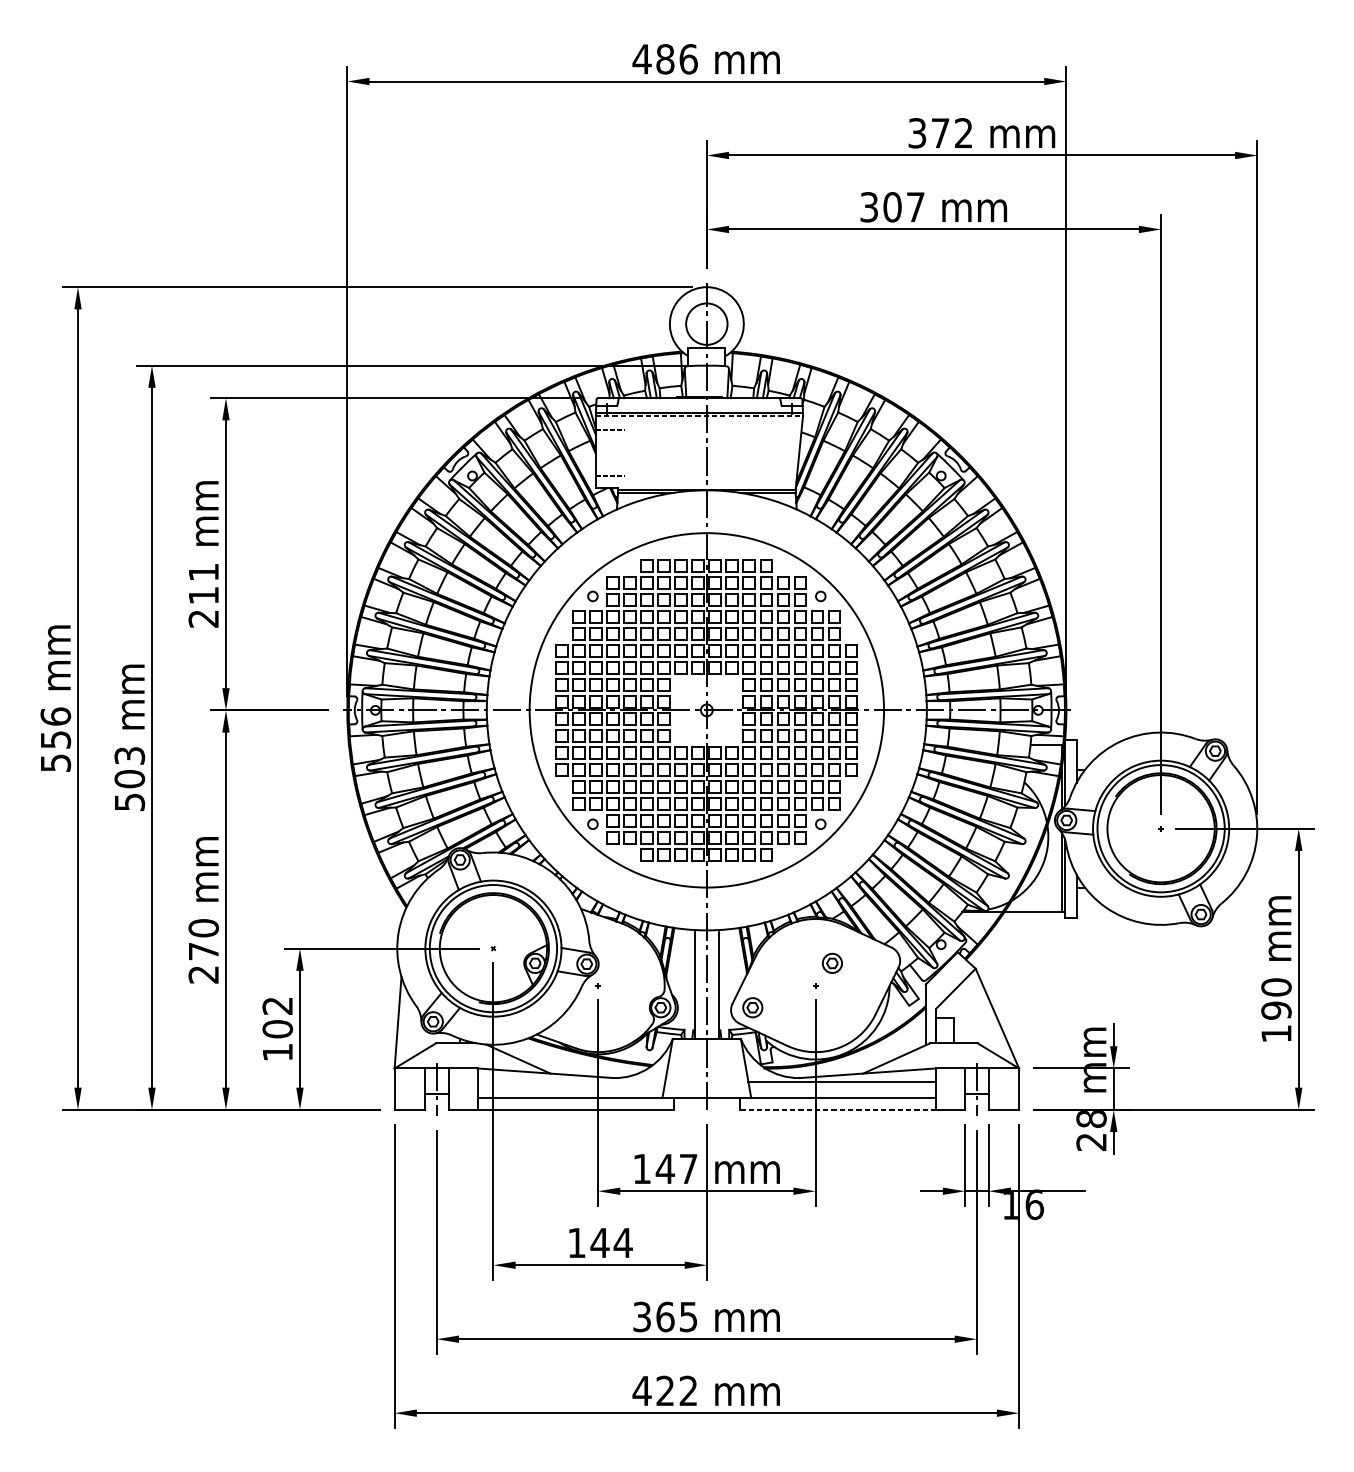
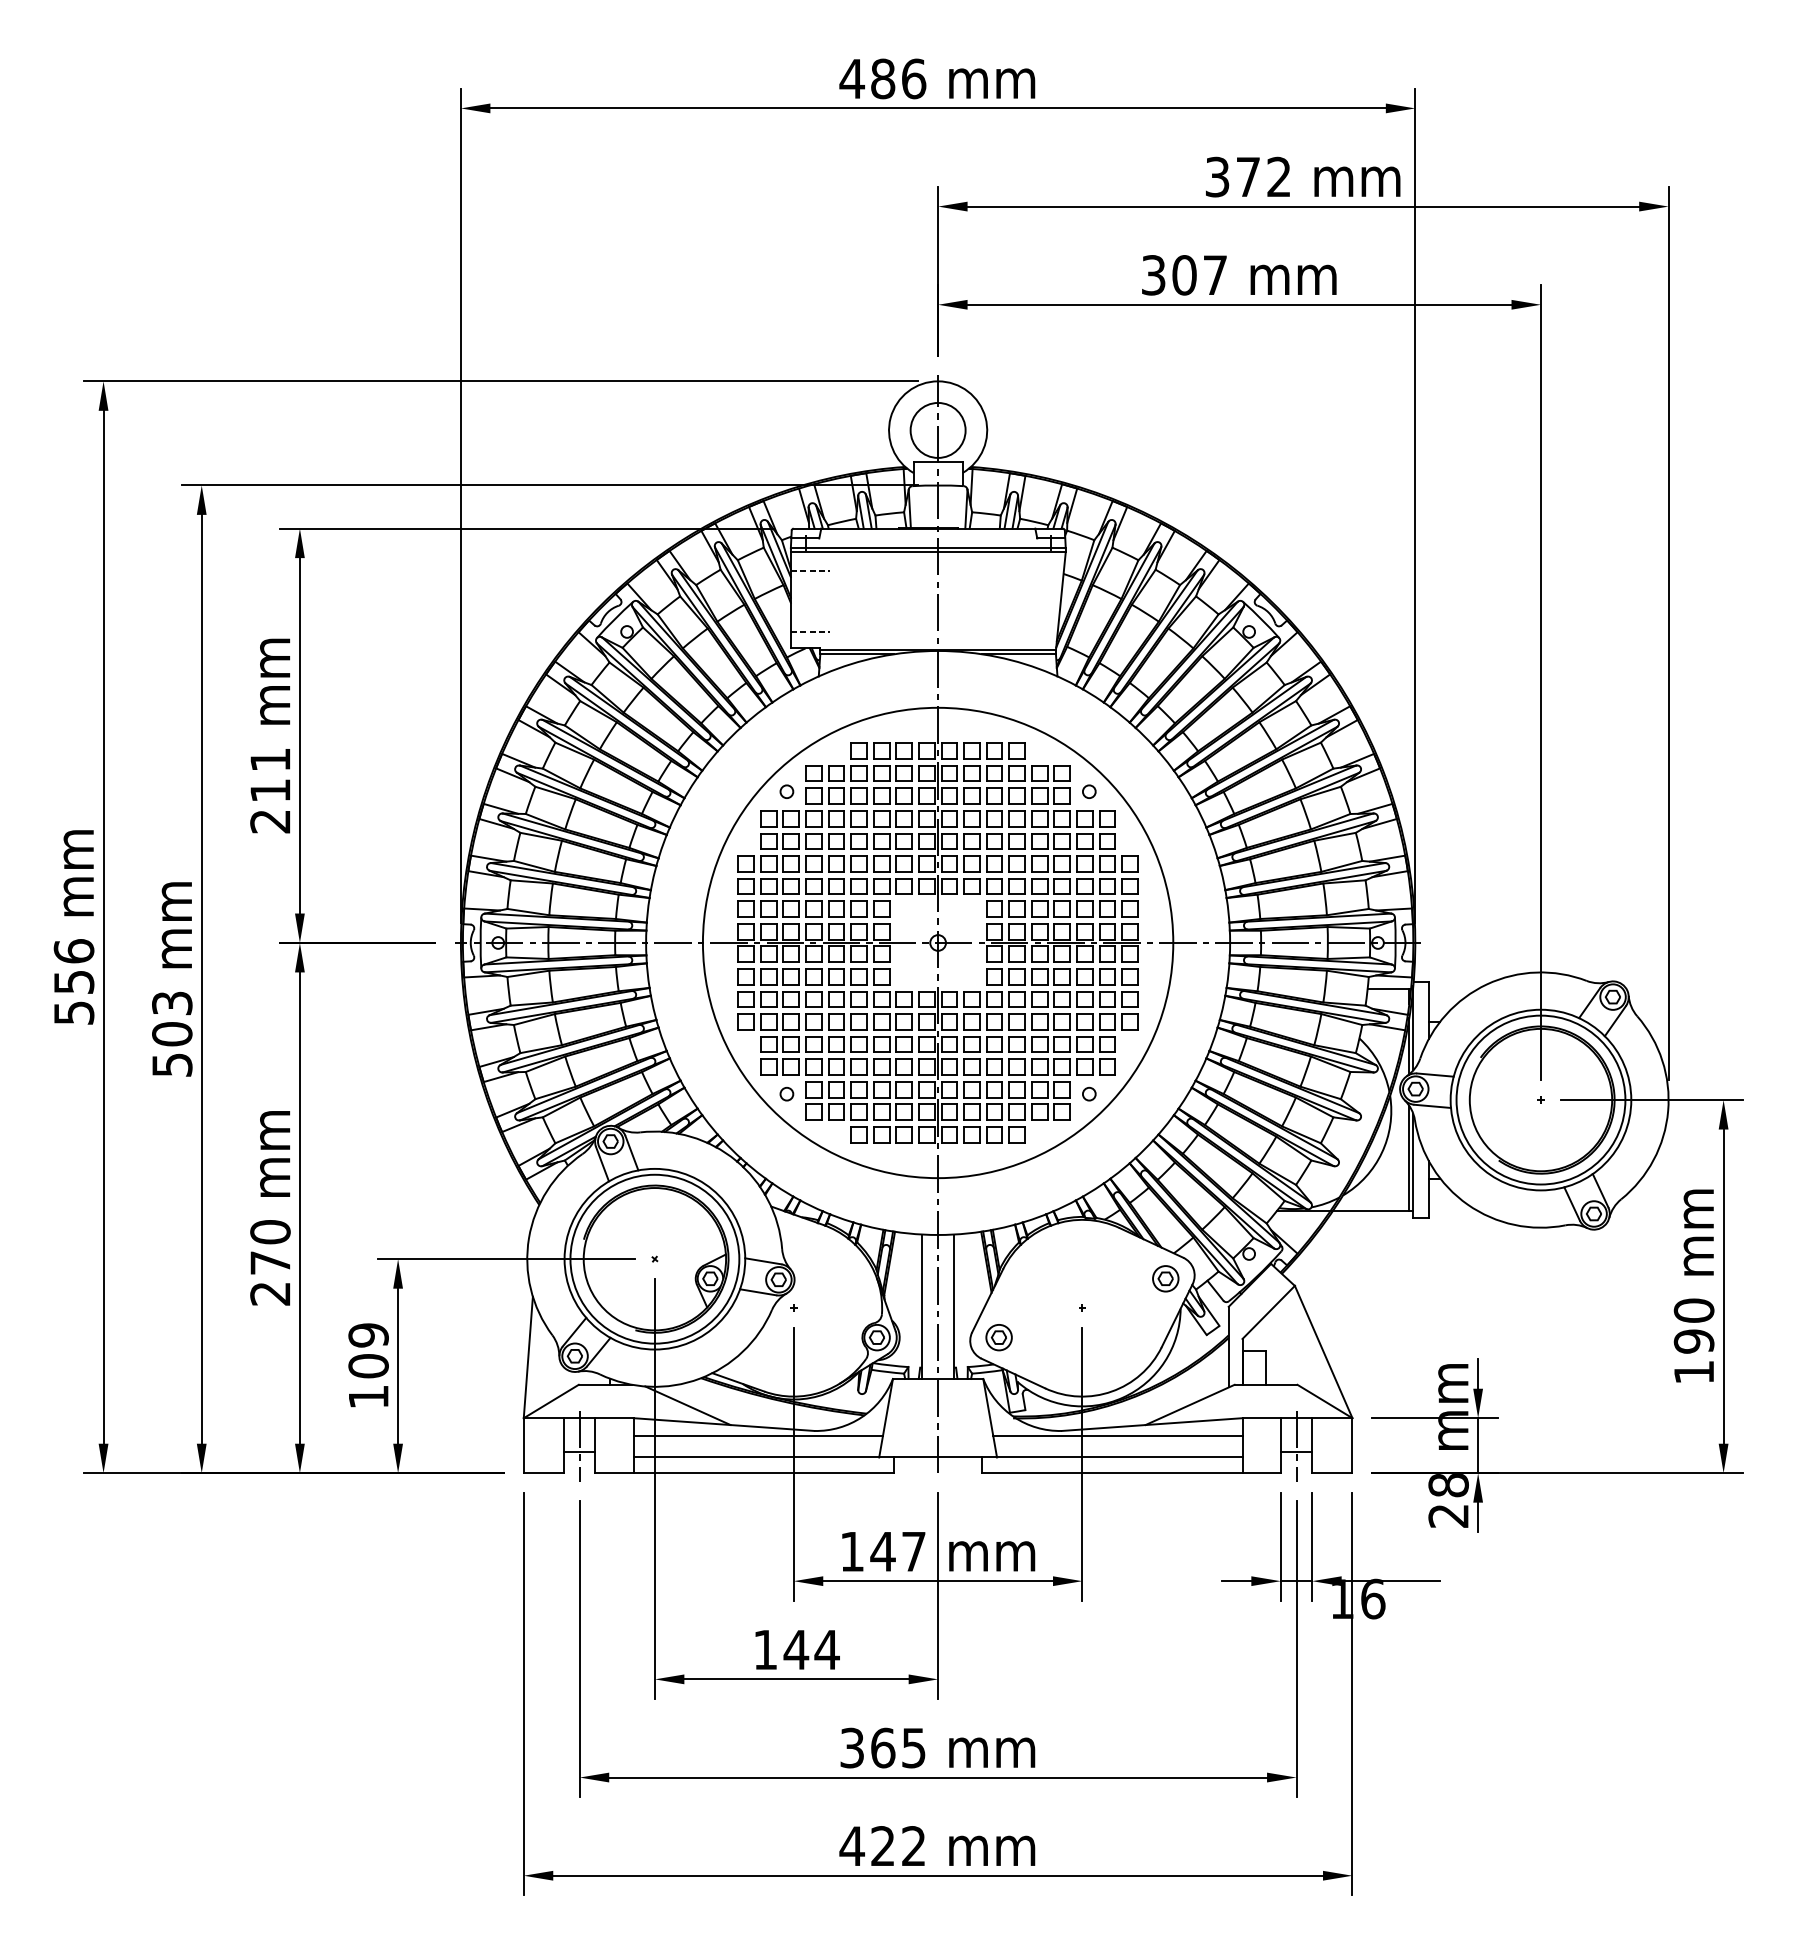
line: (699, 416) -> (928, 552), dashed -> solid
part: (832, 963) -> (1165, 1278), moved
text: (277, 1006) -> (368, 1335), 102 -> 109
line: (570, 1081) -> (757, 1435), added
line: (837, 1110) -> (1111, 1473), dashed -> solid

